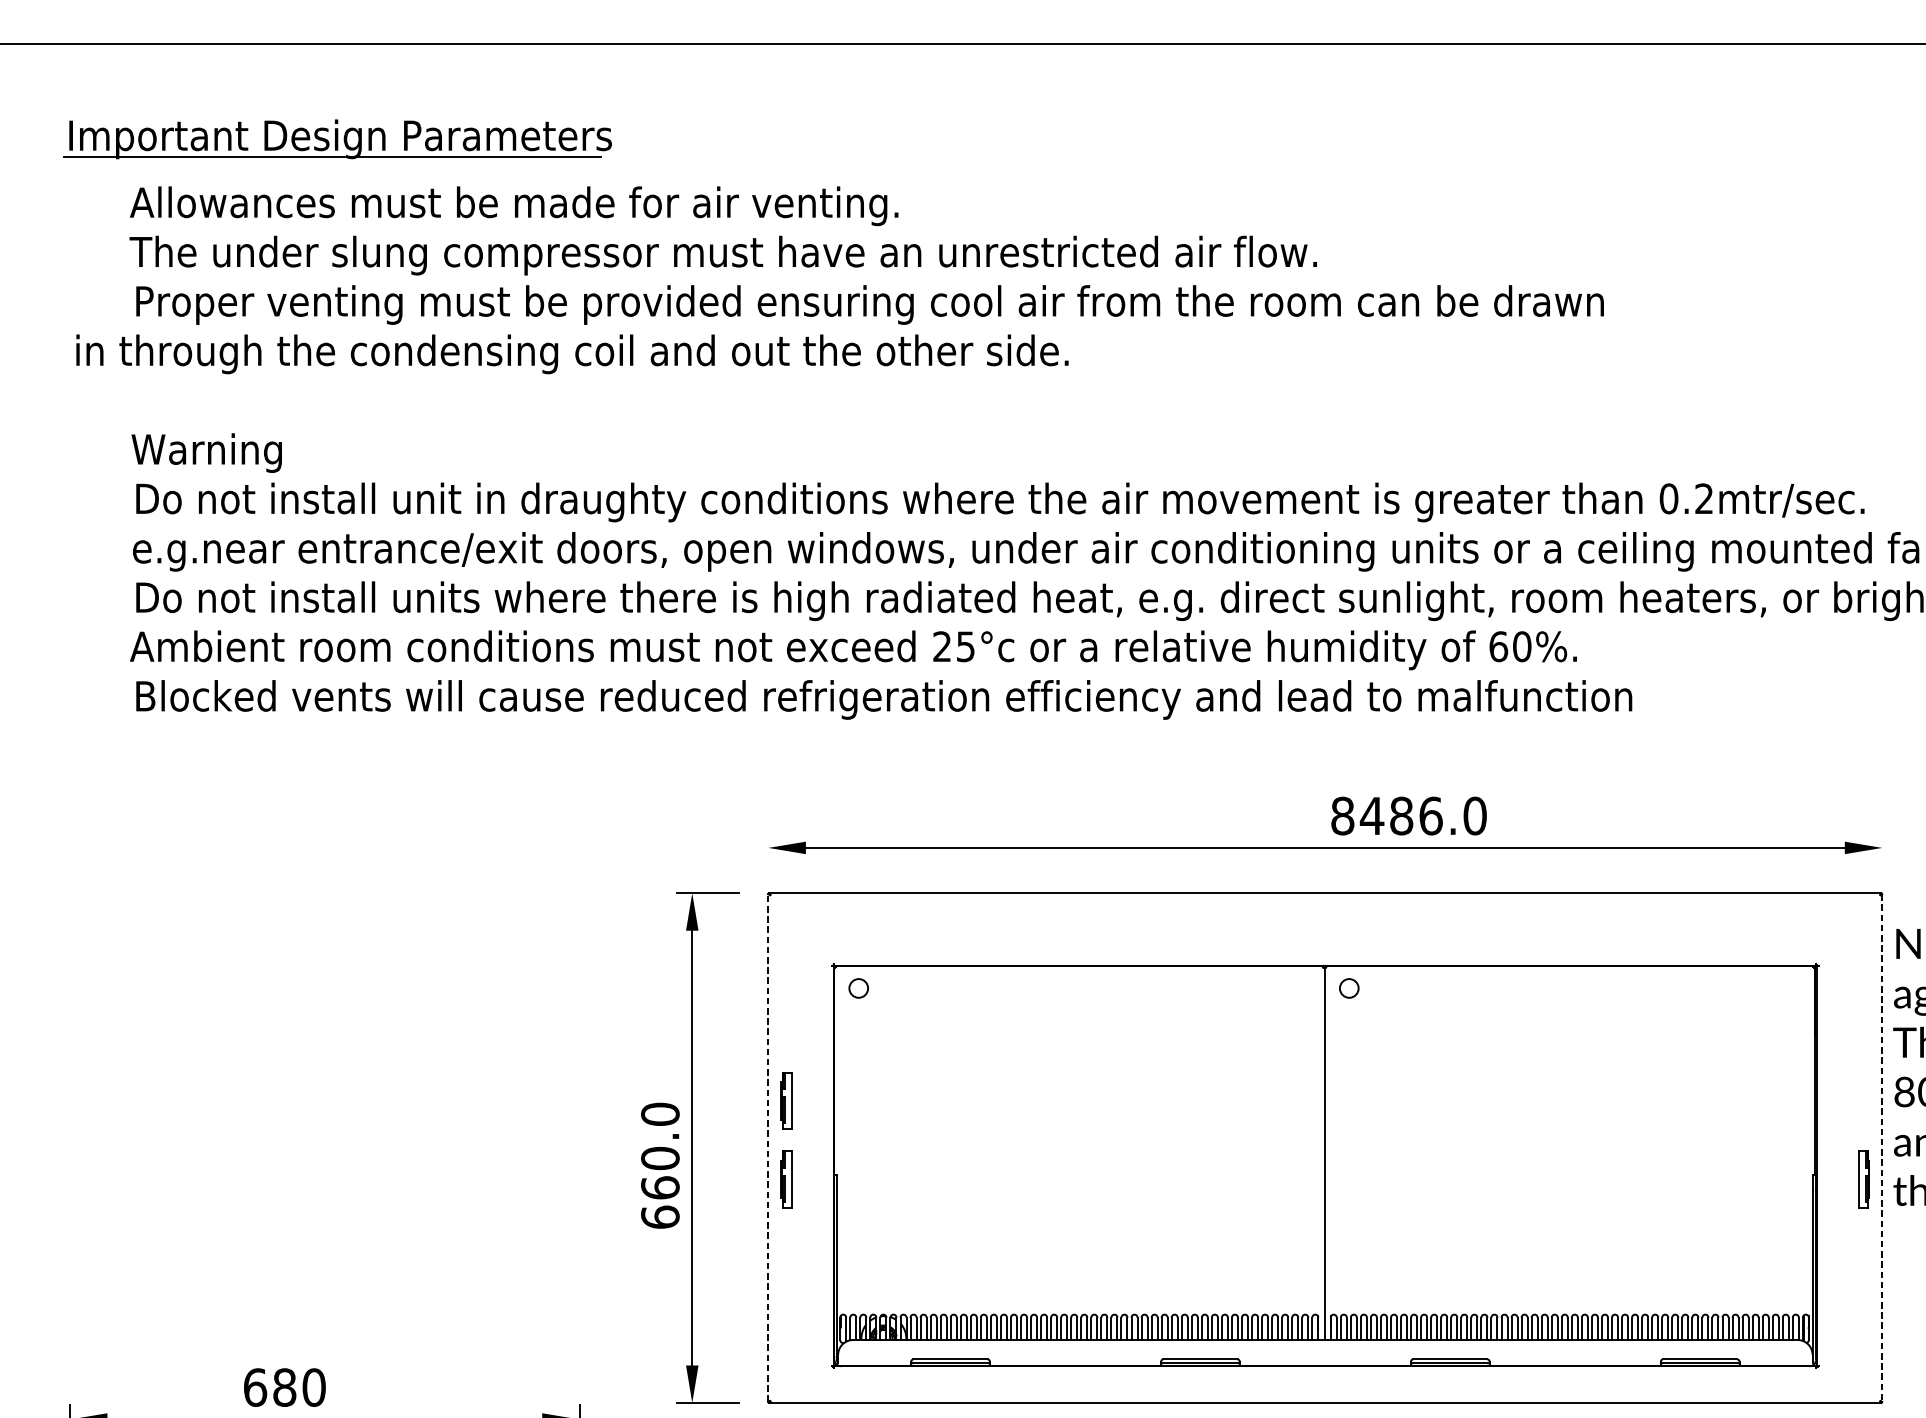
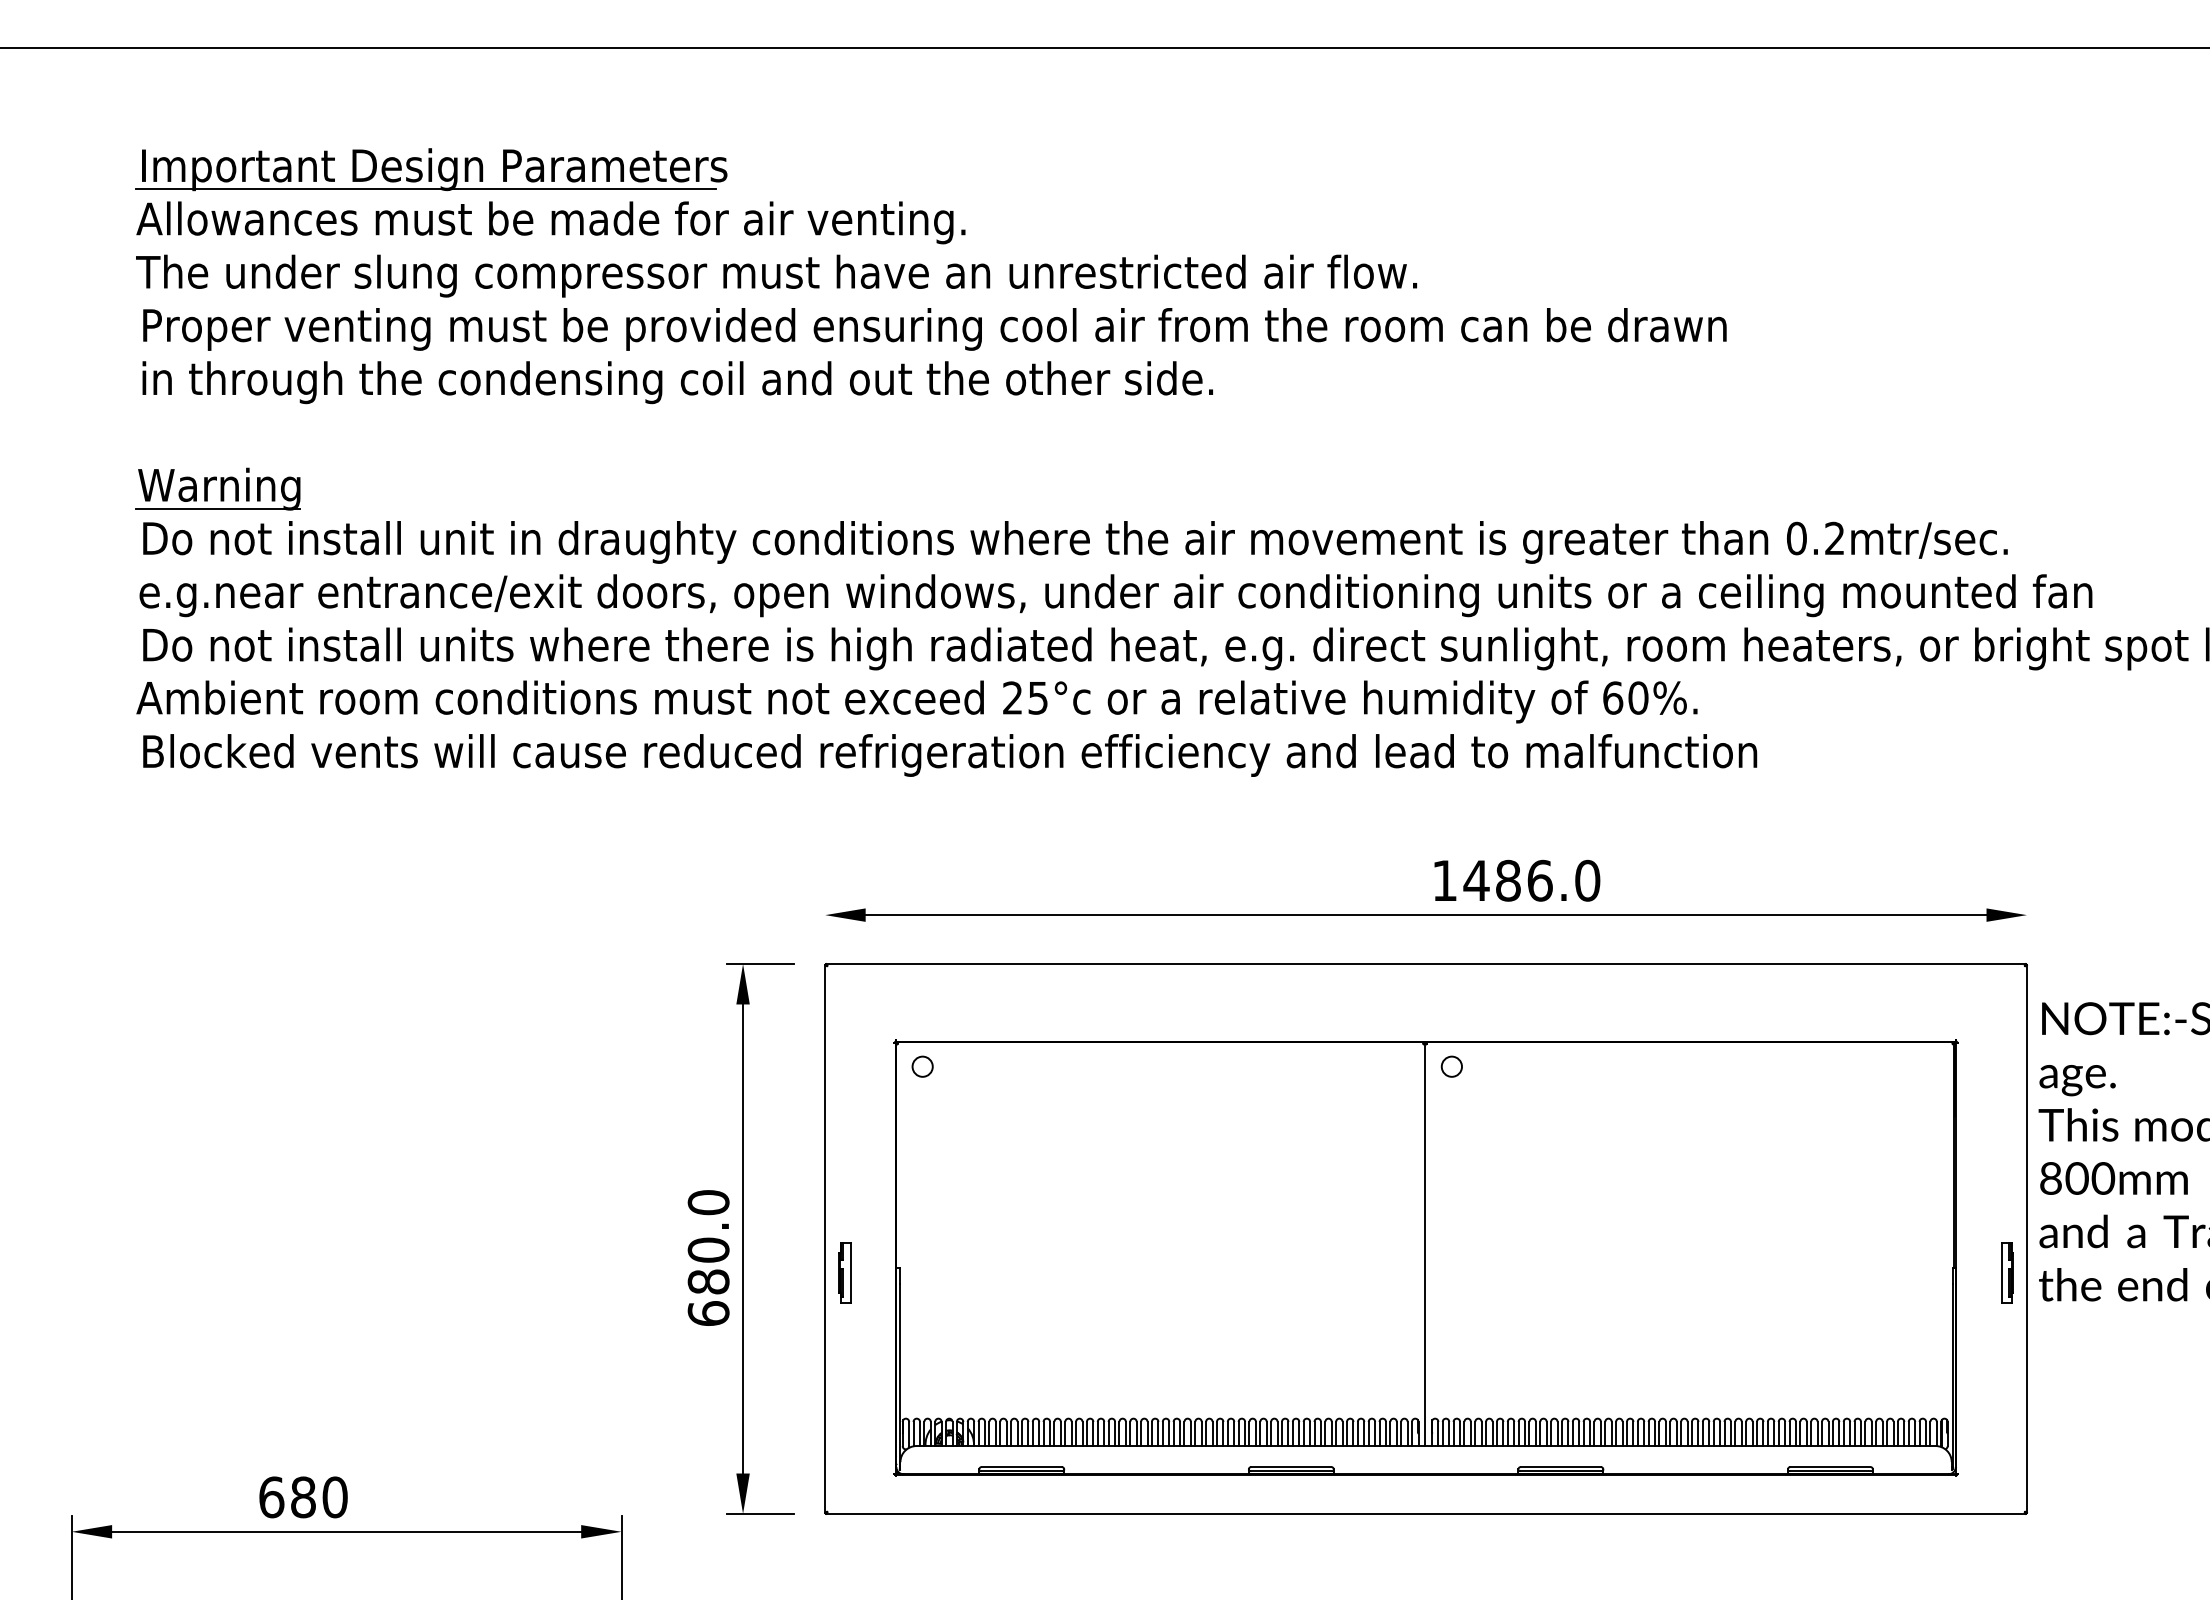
part: (337, 139) -> (431, 169), moved
text: (572, 354) -> (677, 382), moved
line: (205, 471) -> (217, 508), added
text: (1342, 815) -> (1444, 880), 8486.0 -> 1486.0
part: (786, 1100) -> (844, 1187), removed
line: (768, 1147) -> (825, 1238), dashed -> solid
line: (1881, 1147) -> (2026, 1238), dashed -> solid
text: (660, 1187) -> (708, 1281), 660.0 -> 680.0

